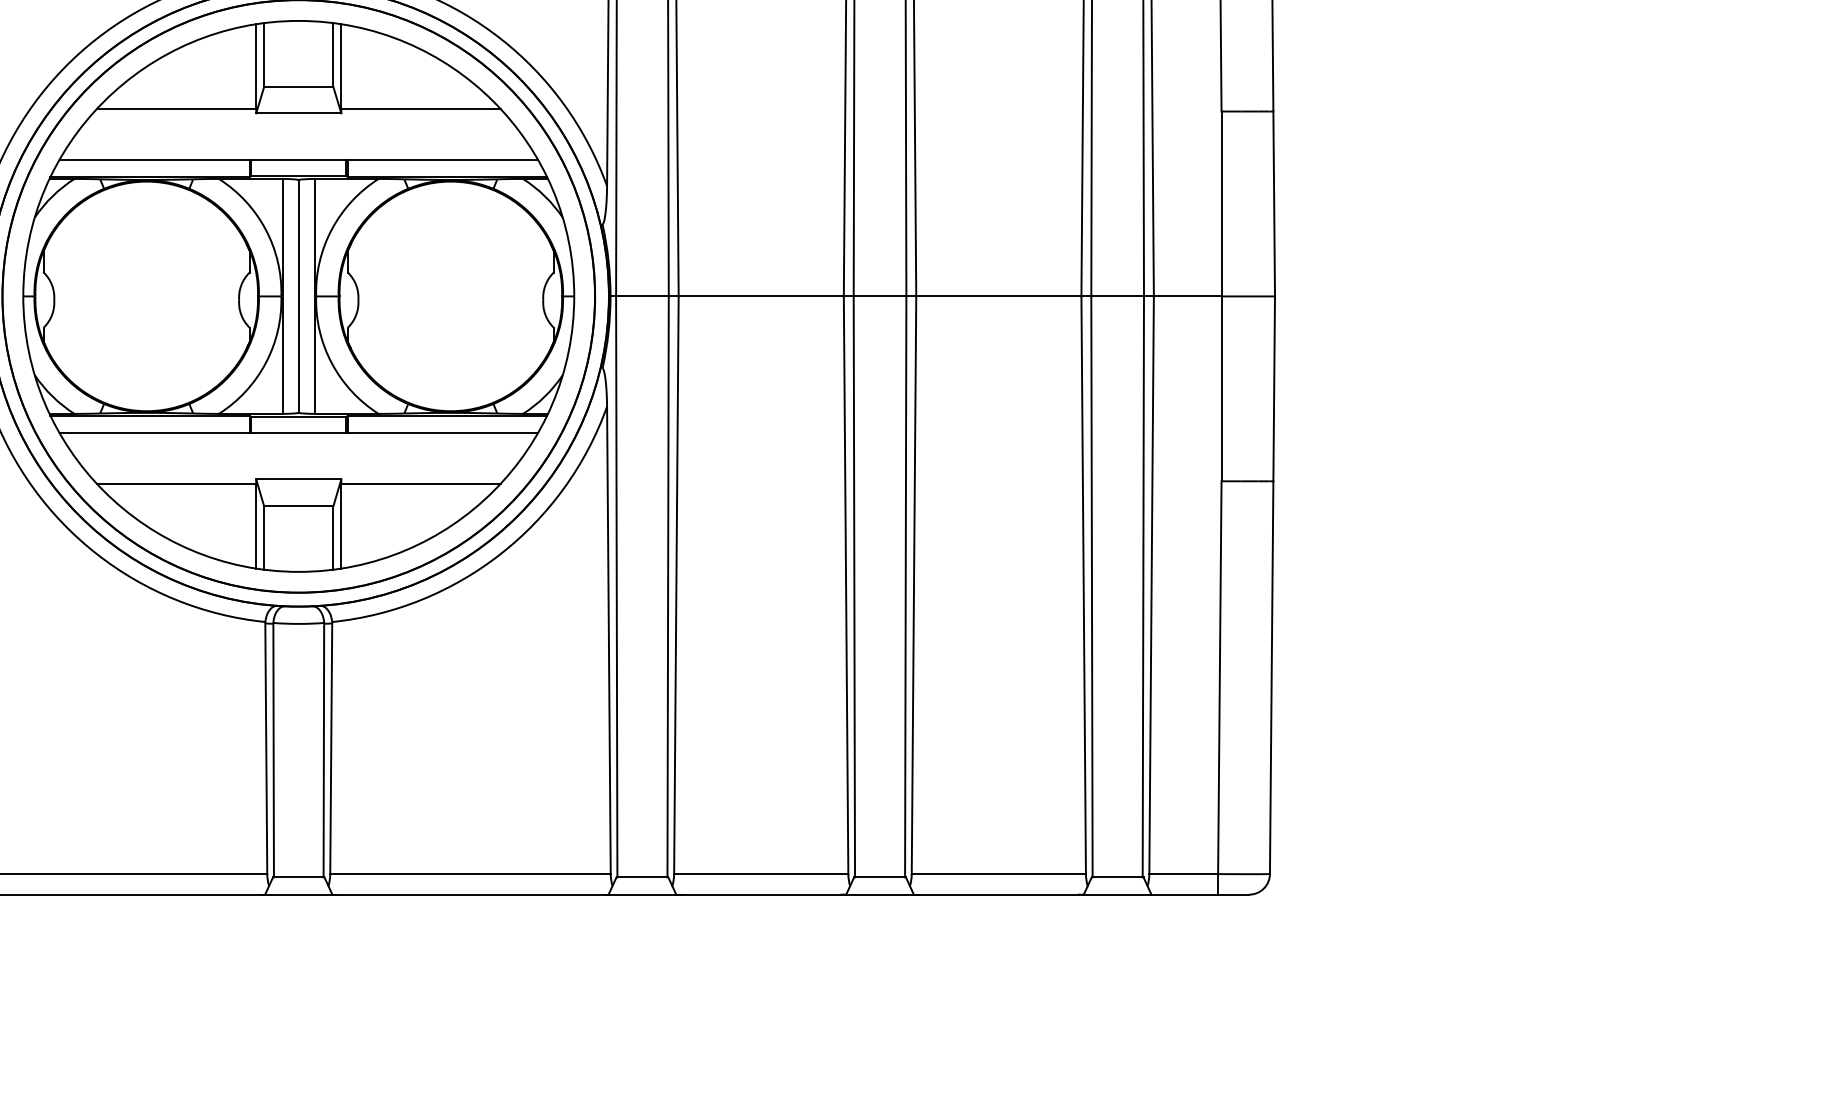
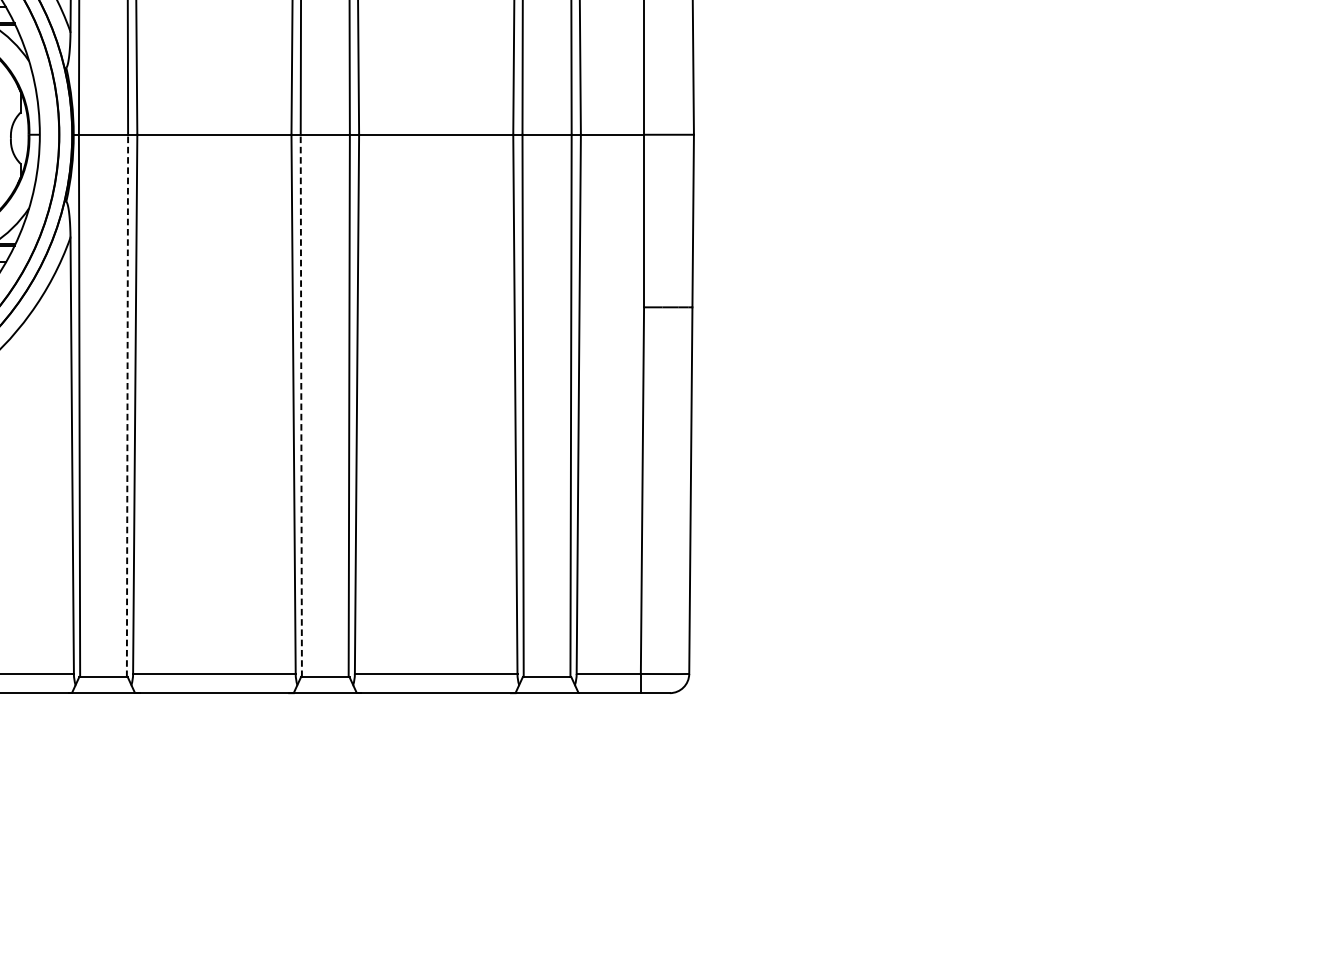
line: (668, 586) -> (127, 405), solid -> dashed
line: (854, 586) -> (301, 405), solid -> dashed

